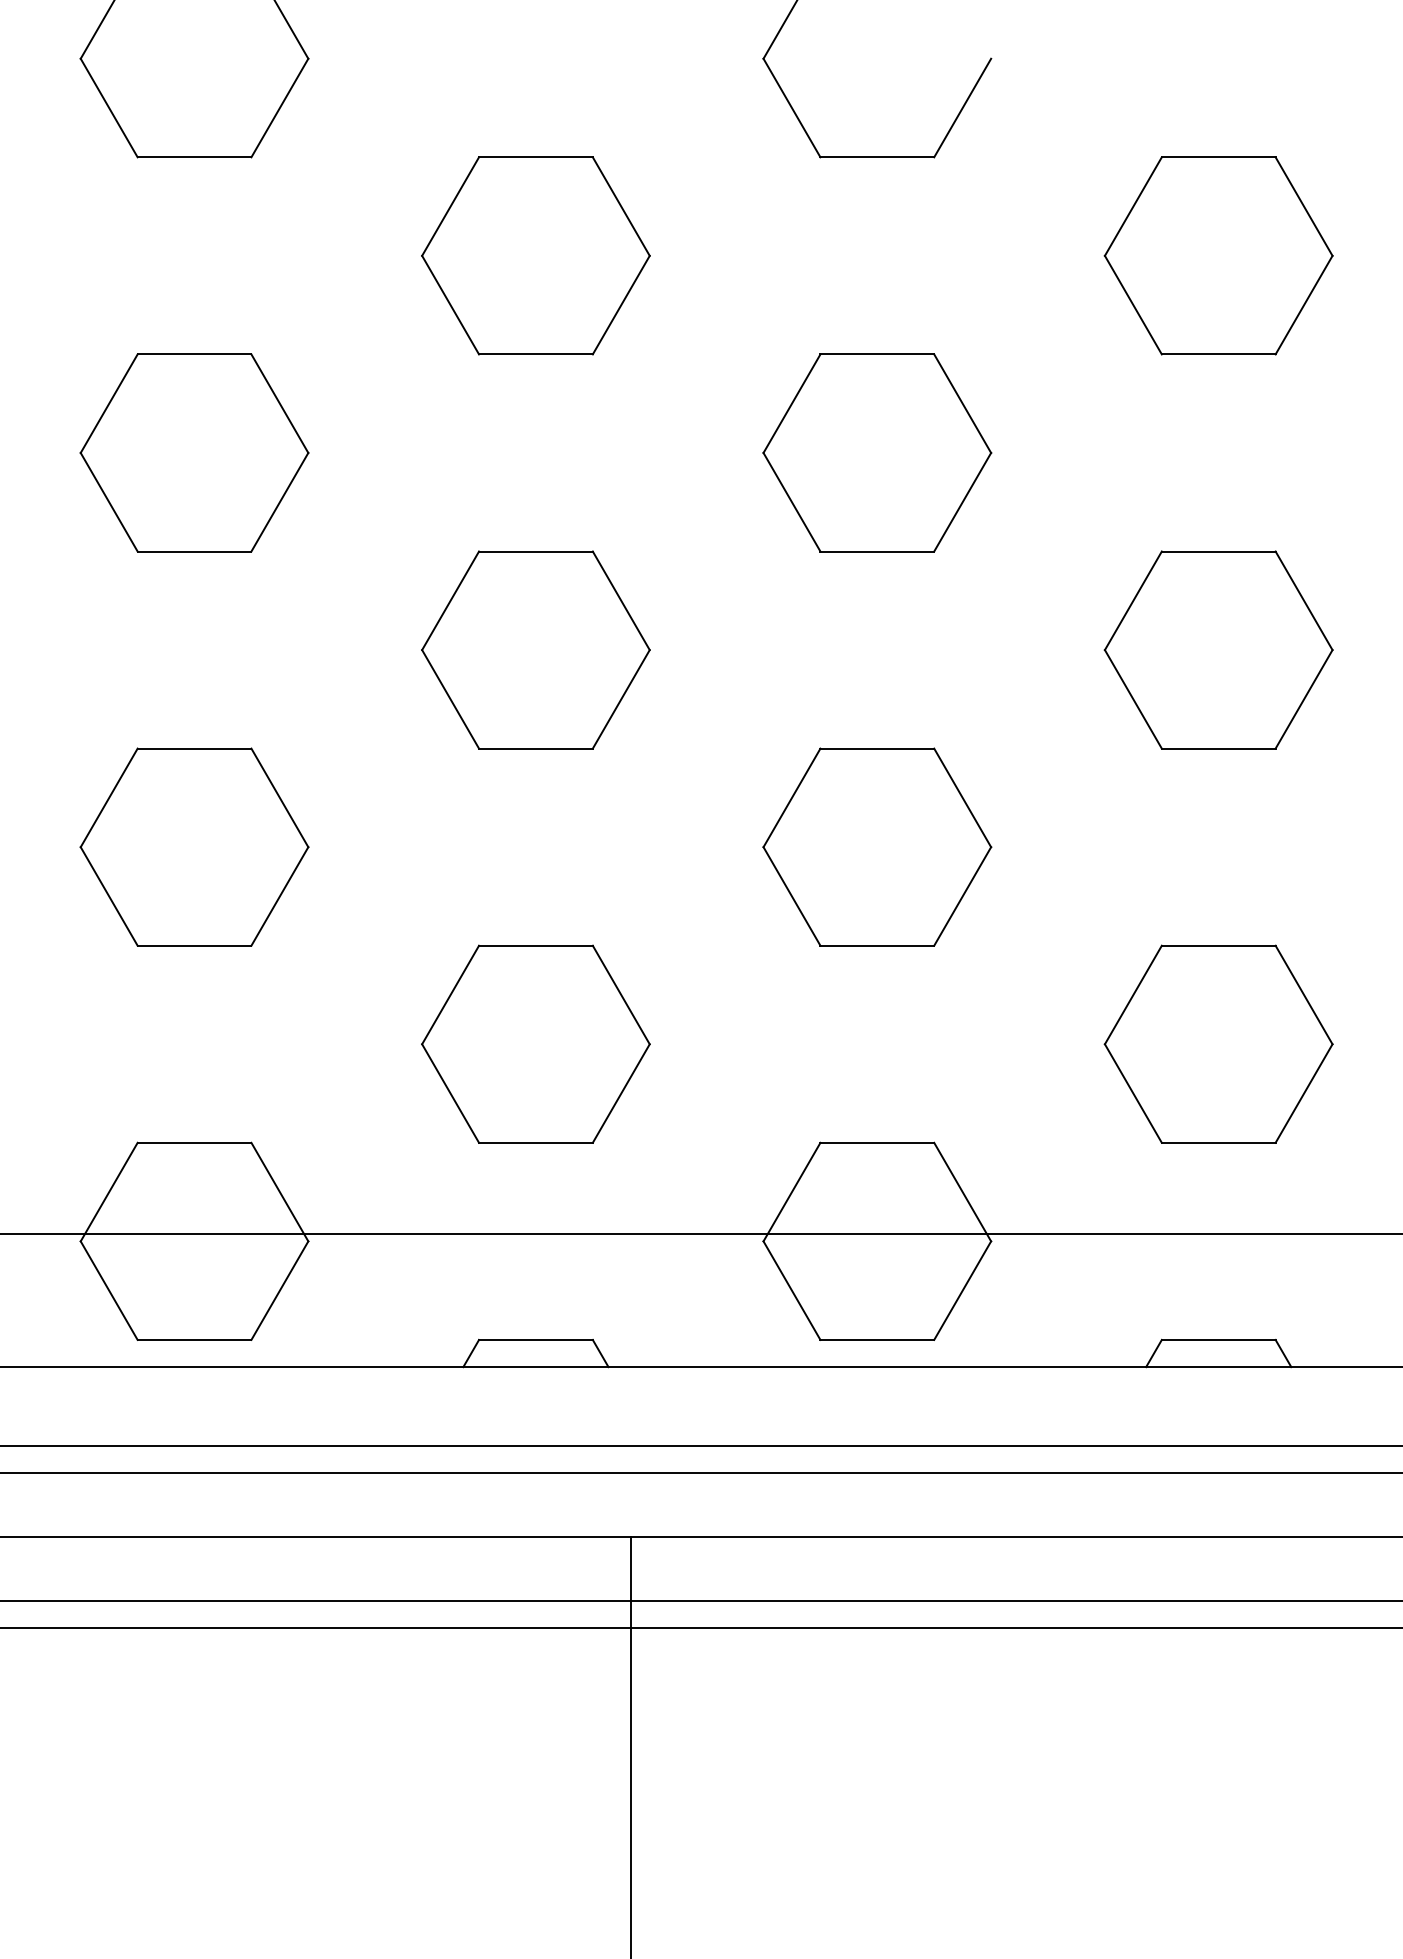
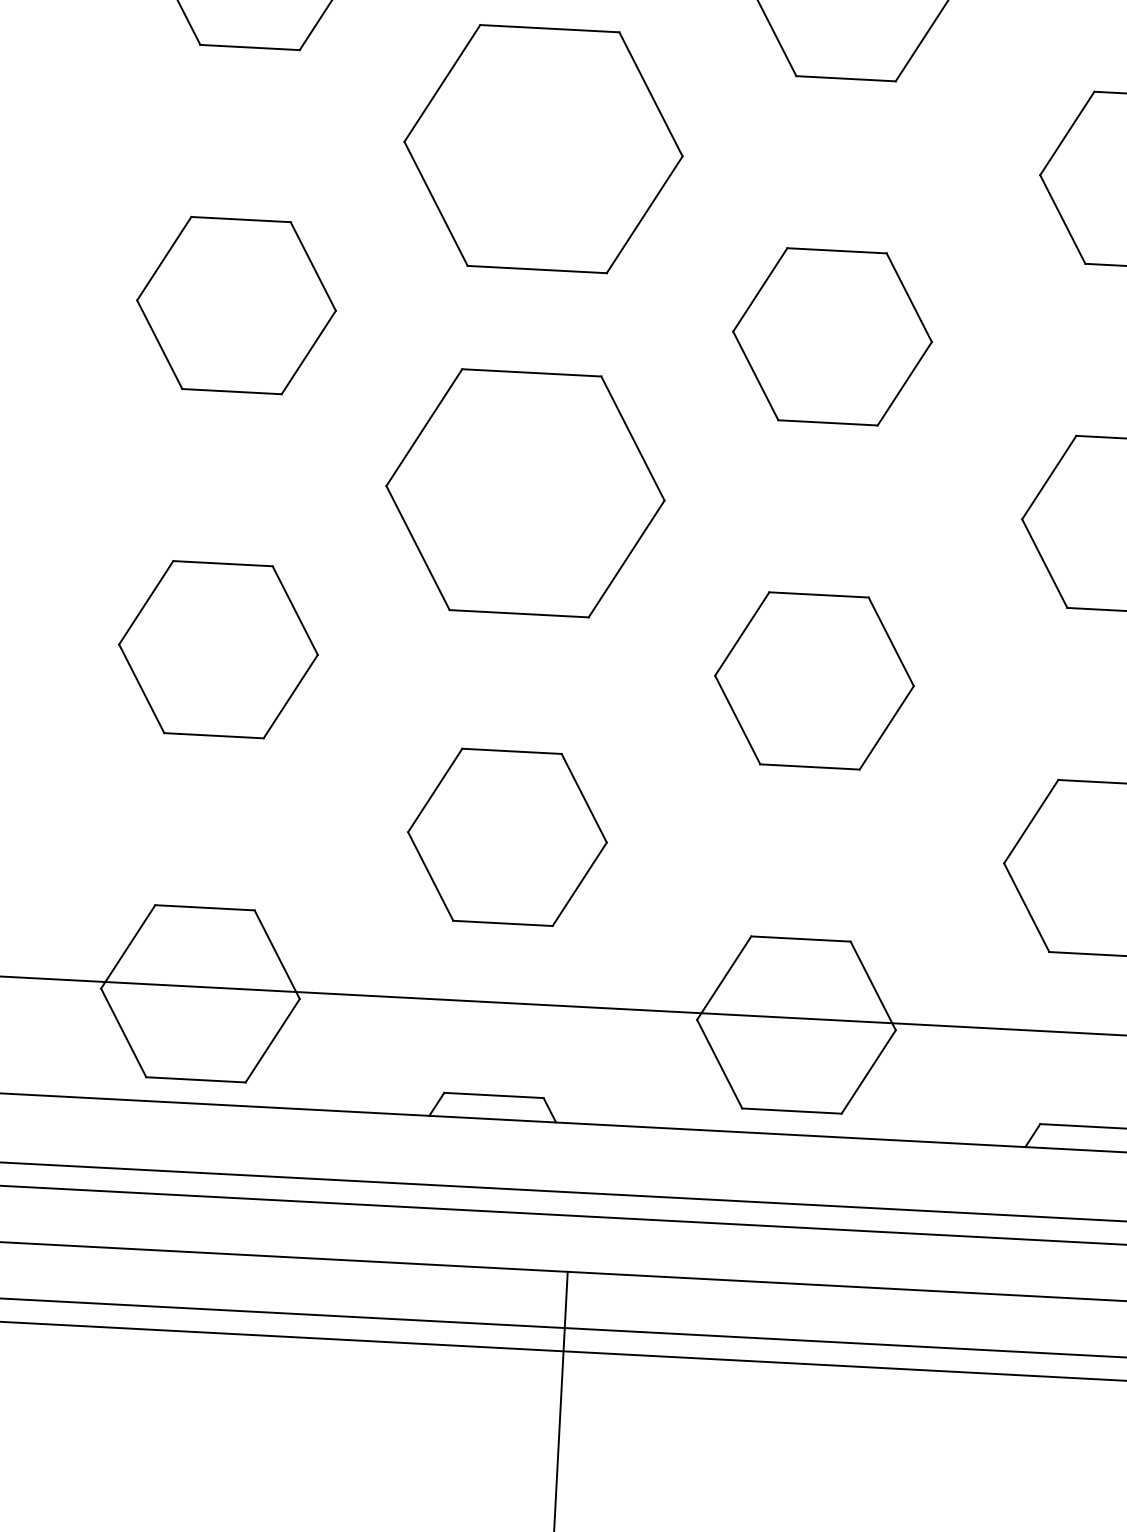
part: (535, 255) -> (543, 148), size x1.4
part: (535, 649) -> (525, 492), size x1.4

